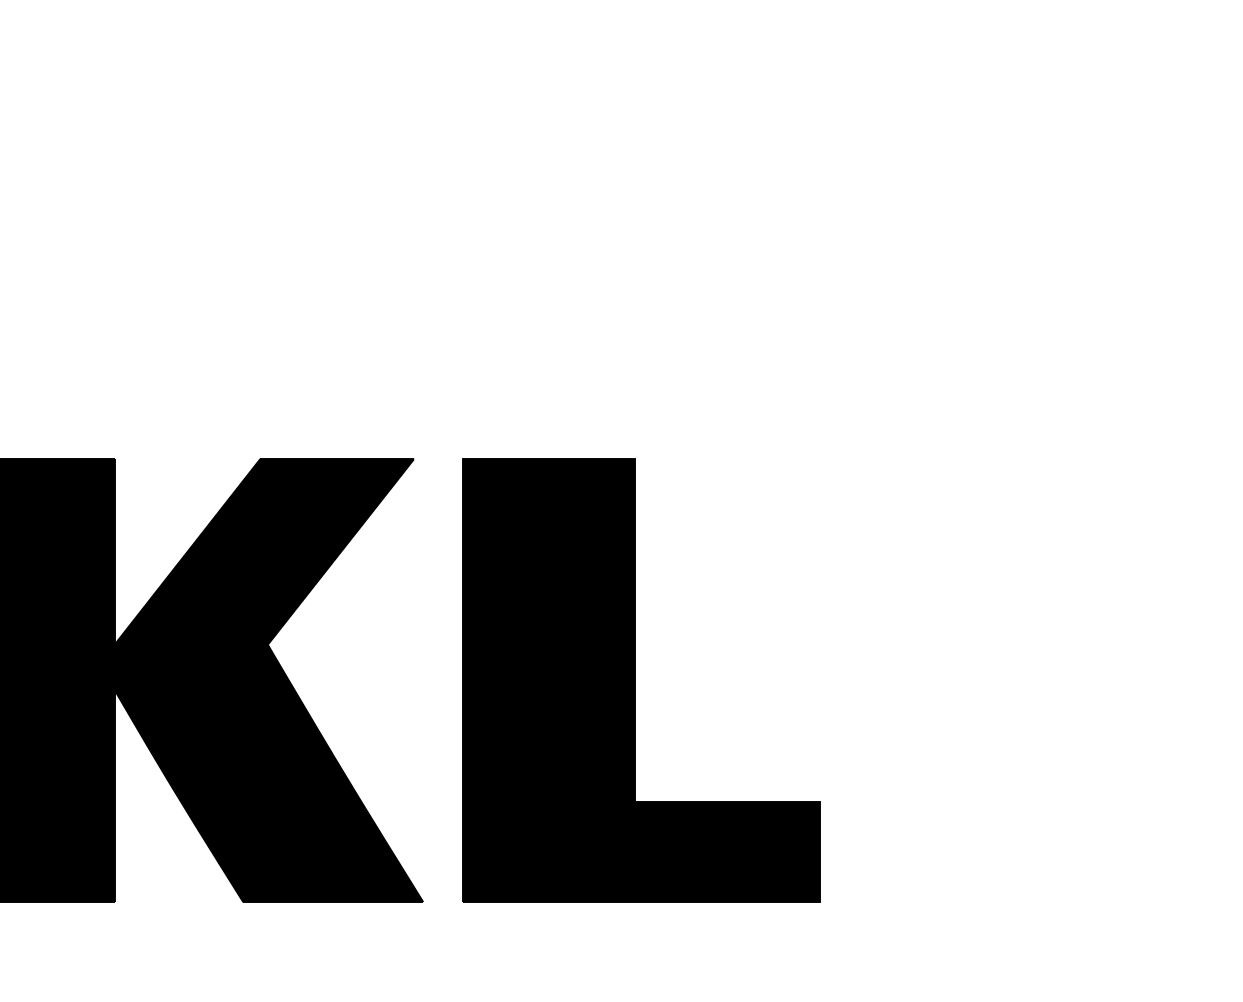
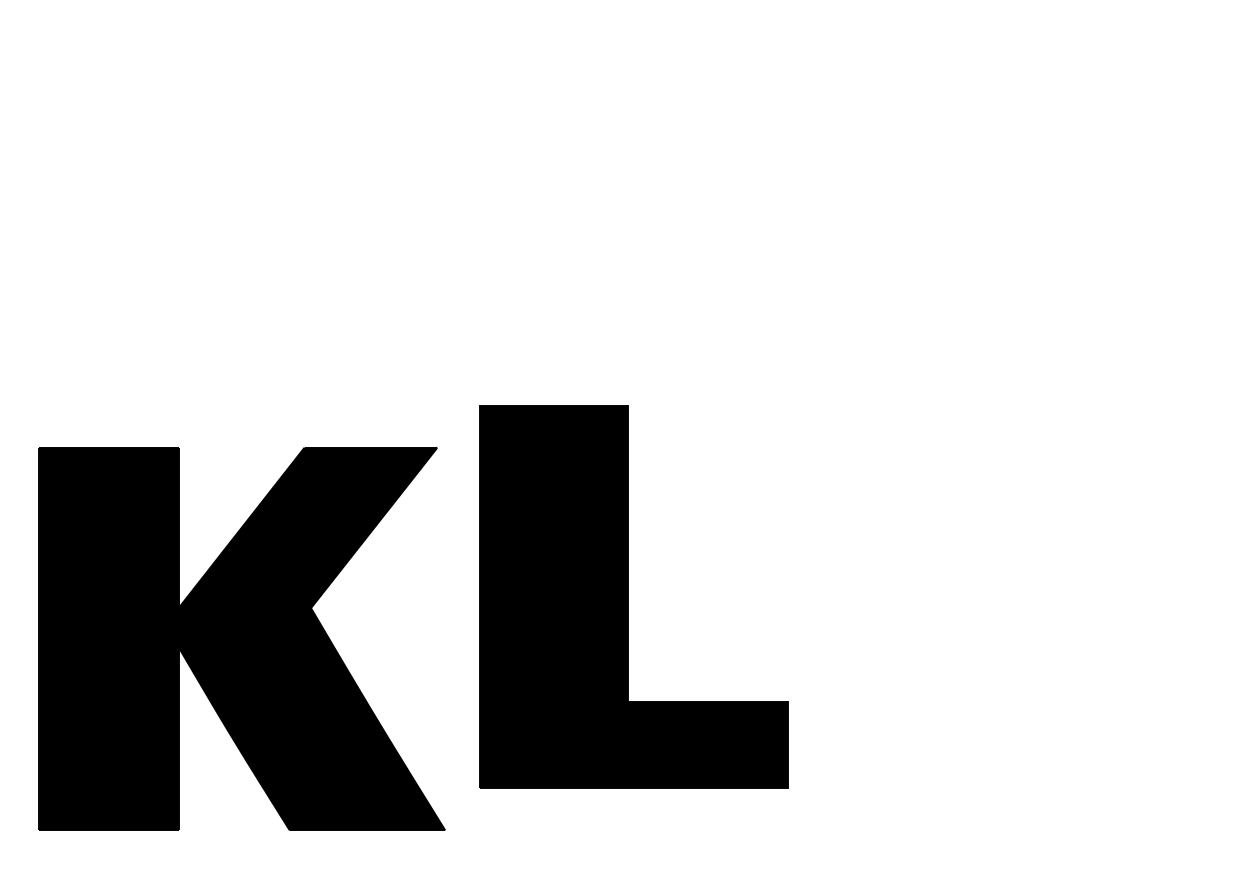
part: (641, 679) -> (633, 596), moved

